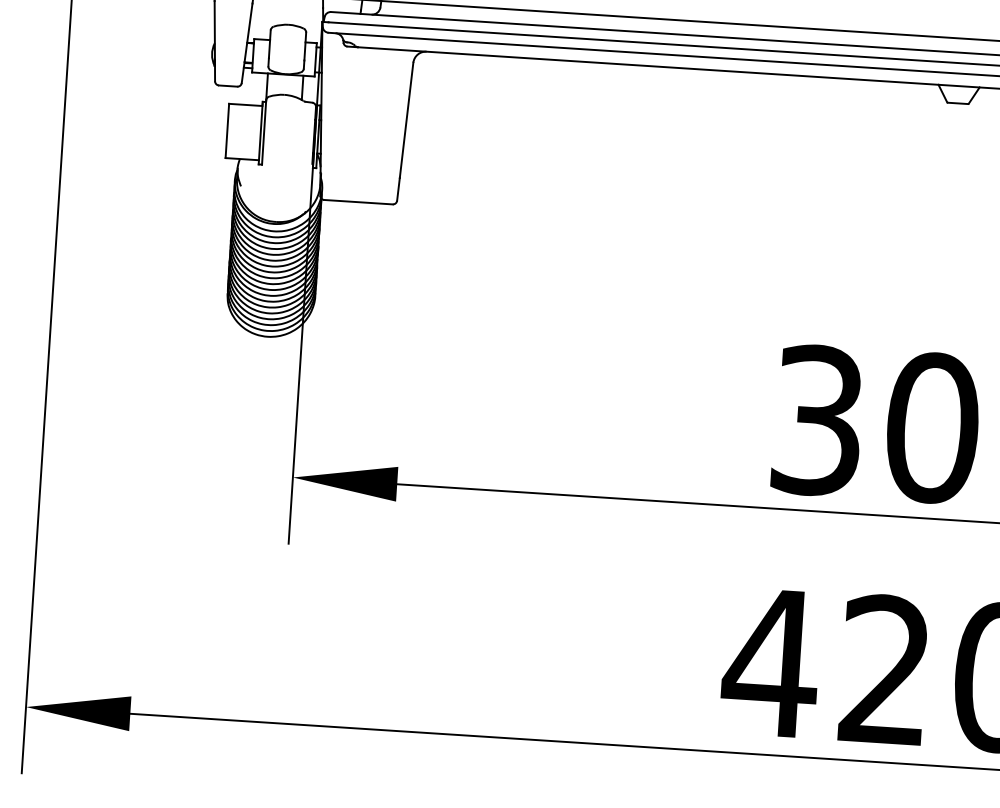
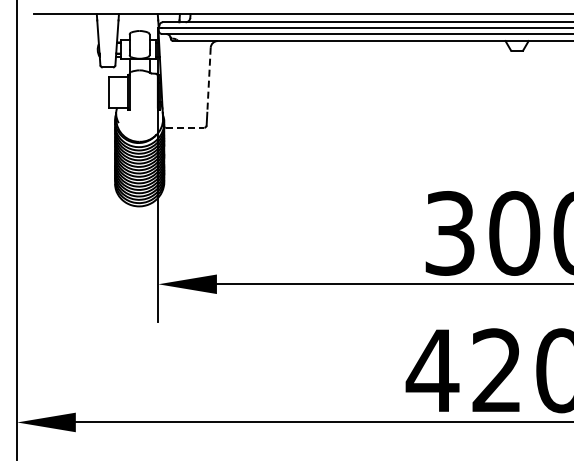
line: (407, 120) -> (209, 80), solid -> dashed
line: (359, 201) -> (185, 127), solid -> dashed

